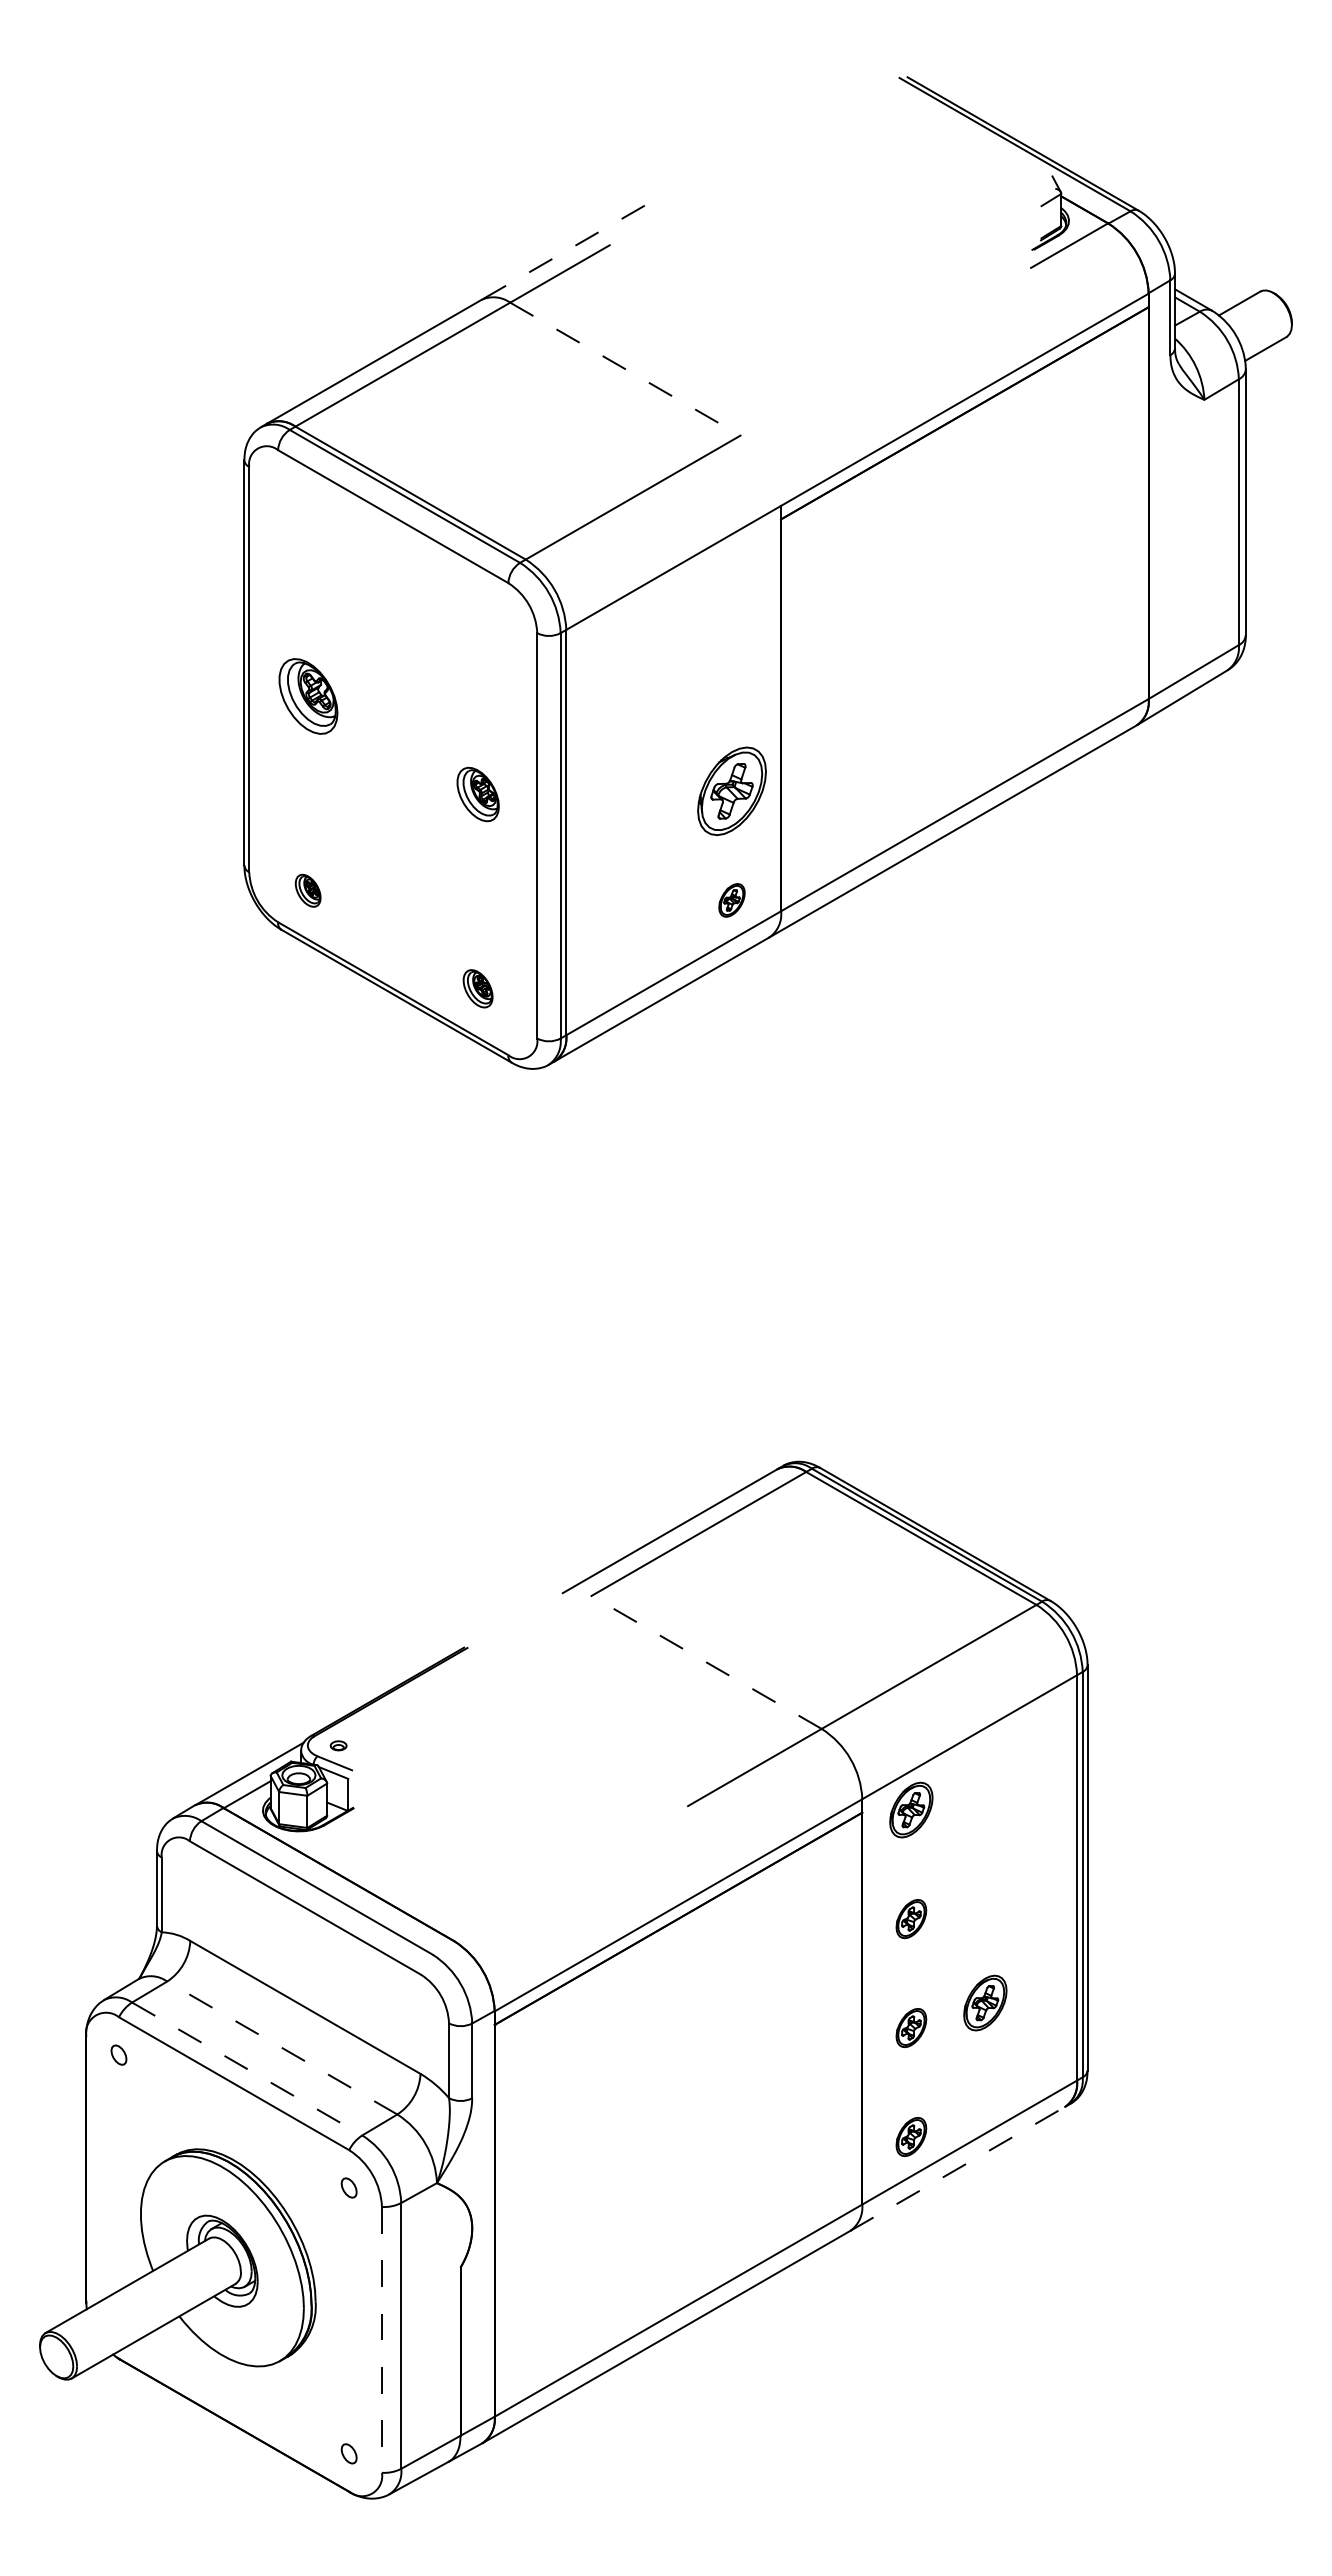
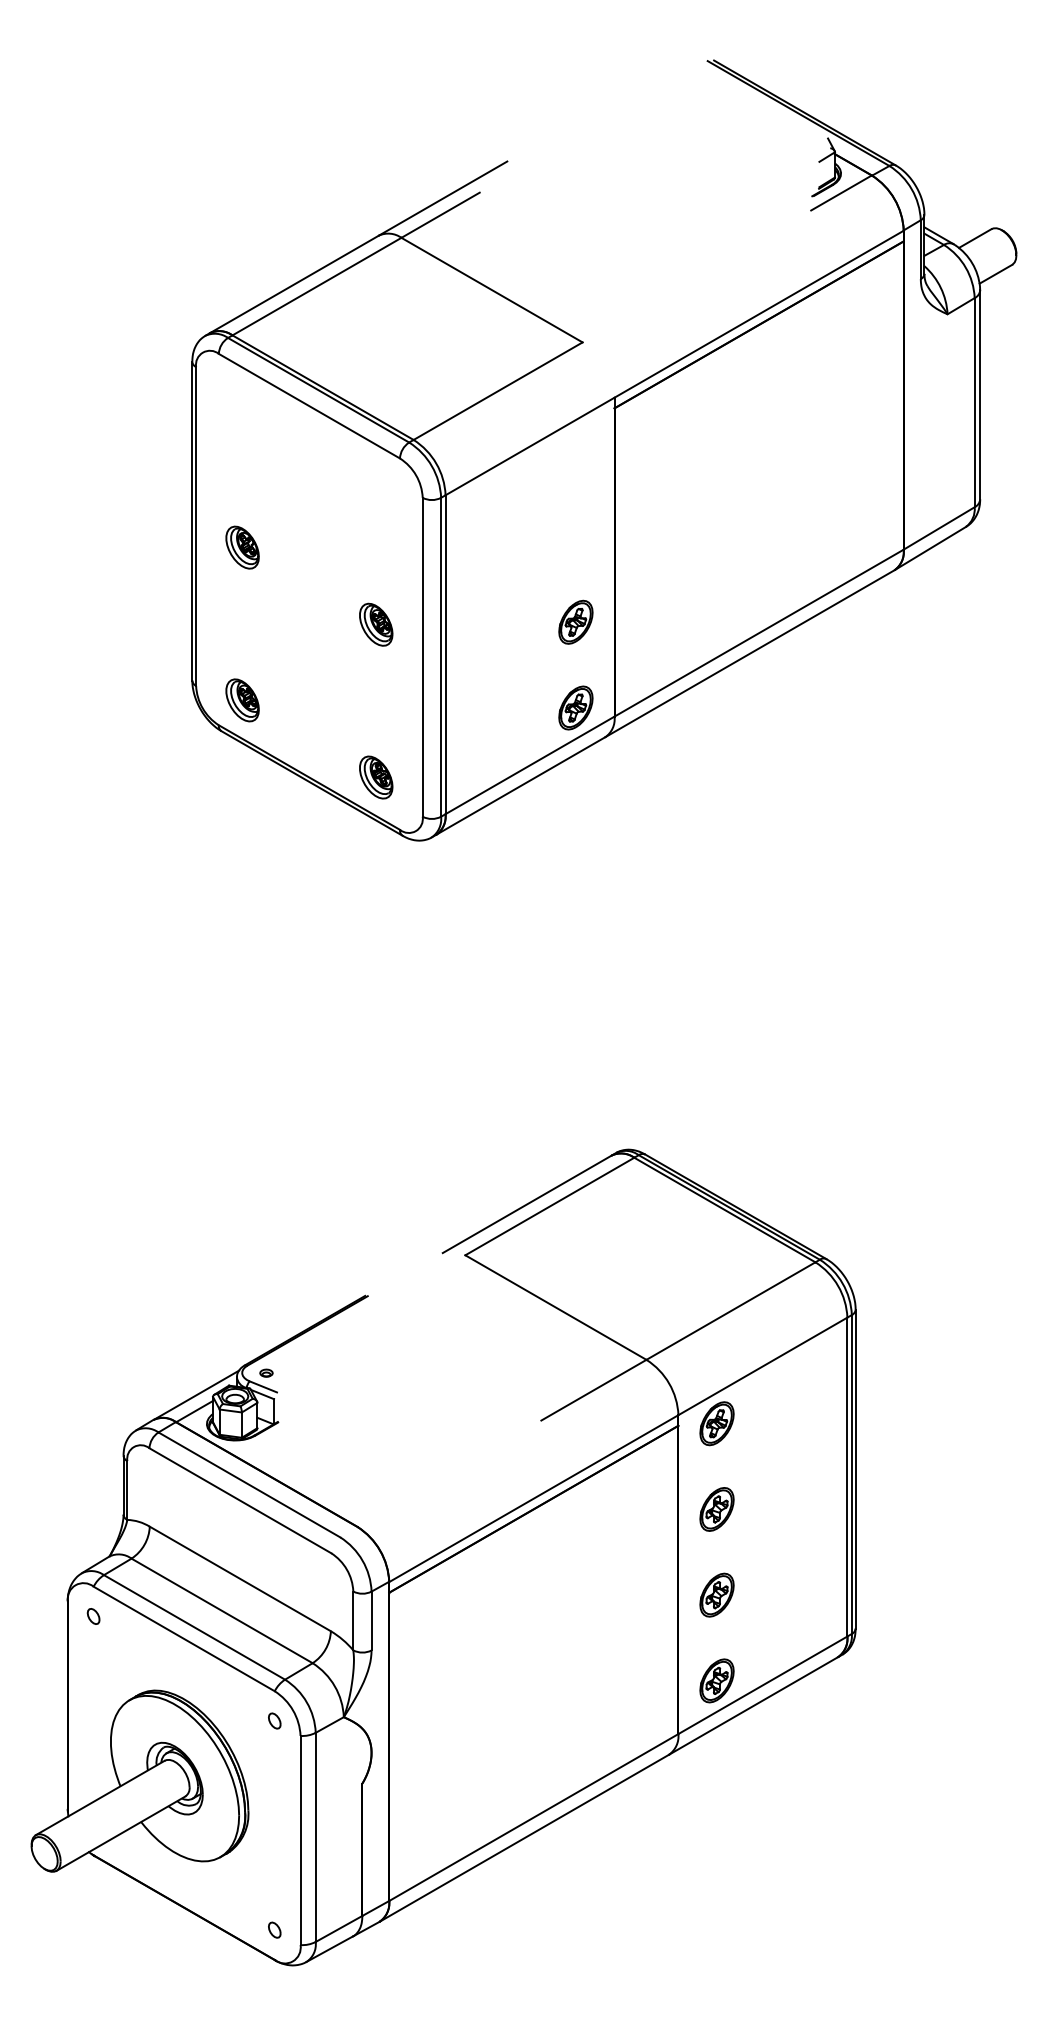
line: (562, 253) -> (442, 199), dashed -> solid
line: (625, 369) -> (492, 290), dashed -> solid
part: (307, 696) -> (241, 547), size x0.71
part: (731, 791) -> (575, 622), size x0.62
part: (307, 890) -> (241, 700), size x1.67
part: (731, 900) -> (575, 708), size x1.67
part: (477, 988) -> (375, 777), size x1.43
line: (706, 1662) -> (555, 1307), dashed -> solid
part: (911, 1918) -> (717, 1509), size x1.43
part: (985, 2002) -> (775, 1575), removed
part: (911, 2027) -> (717, 1594), size x1.43
line: (282, 2048) -> (222, 1611), dashed -> solid
line: (247, 2068) -> (194, 1627), dashed -> solid
part: (911, 2136) -> (717, 1680), size x1.43
line: (958, 2168) -> (754, 1705), dashed -> solid
line: (381, 2339) -> (300, 1840), dashed -> solid

